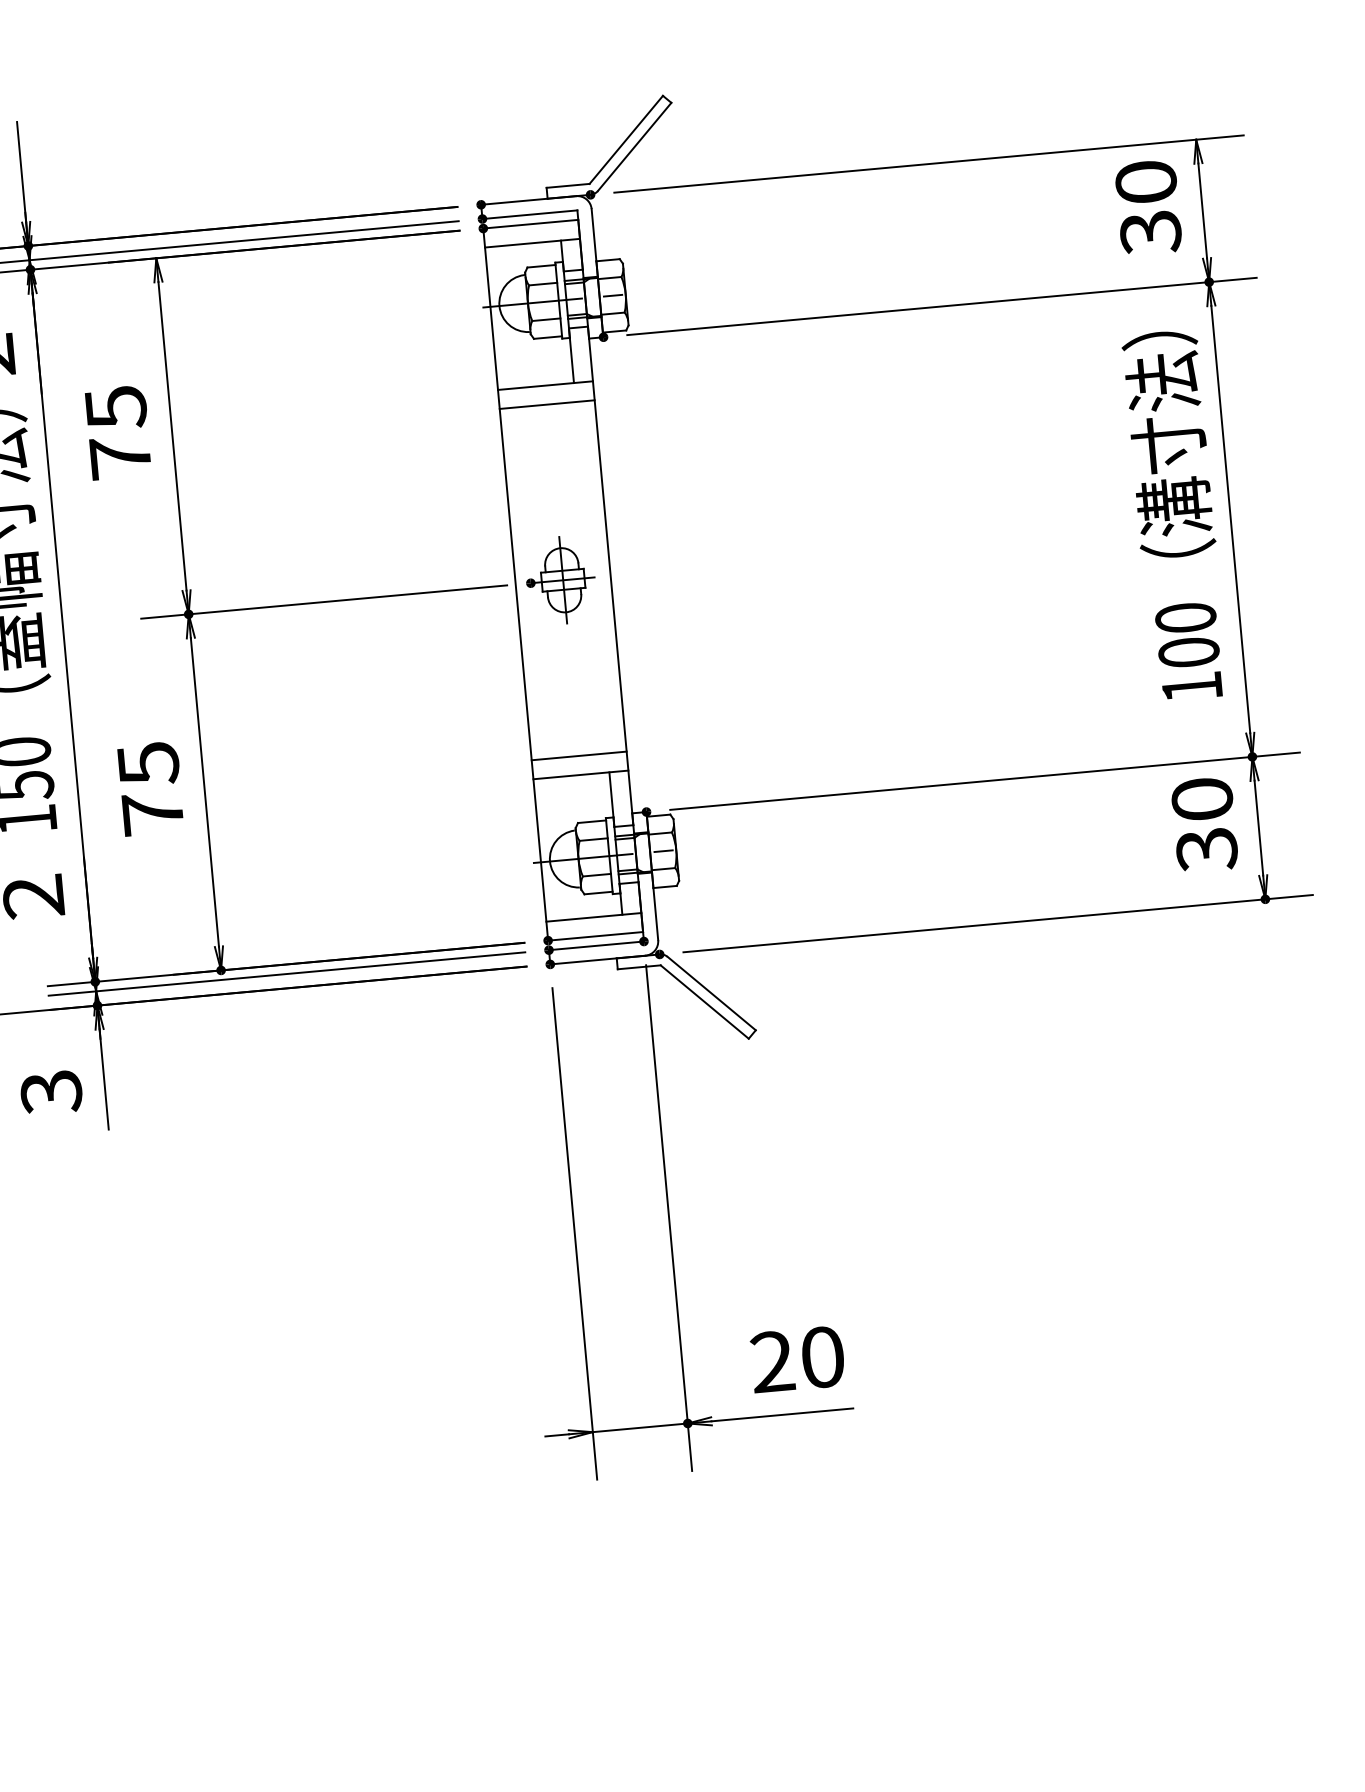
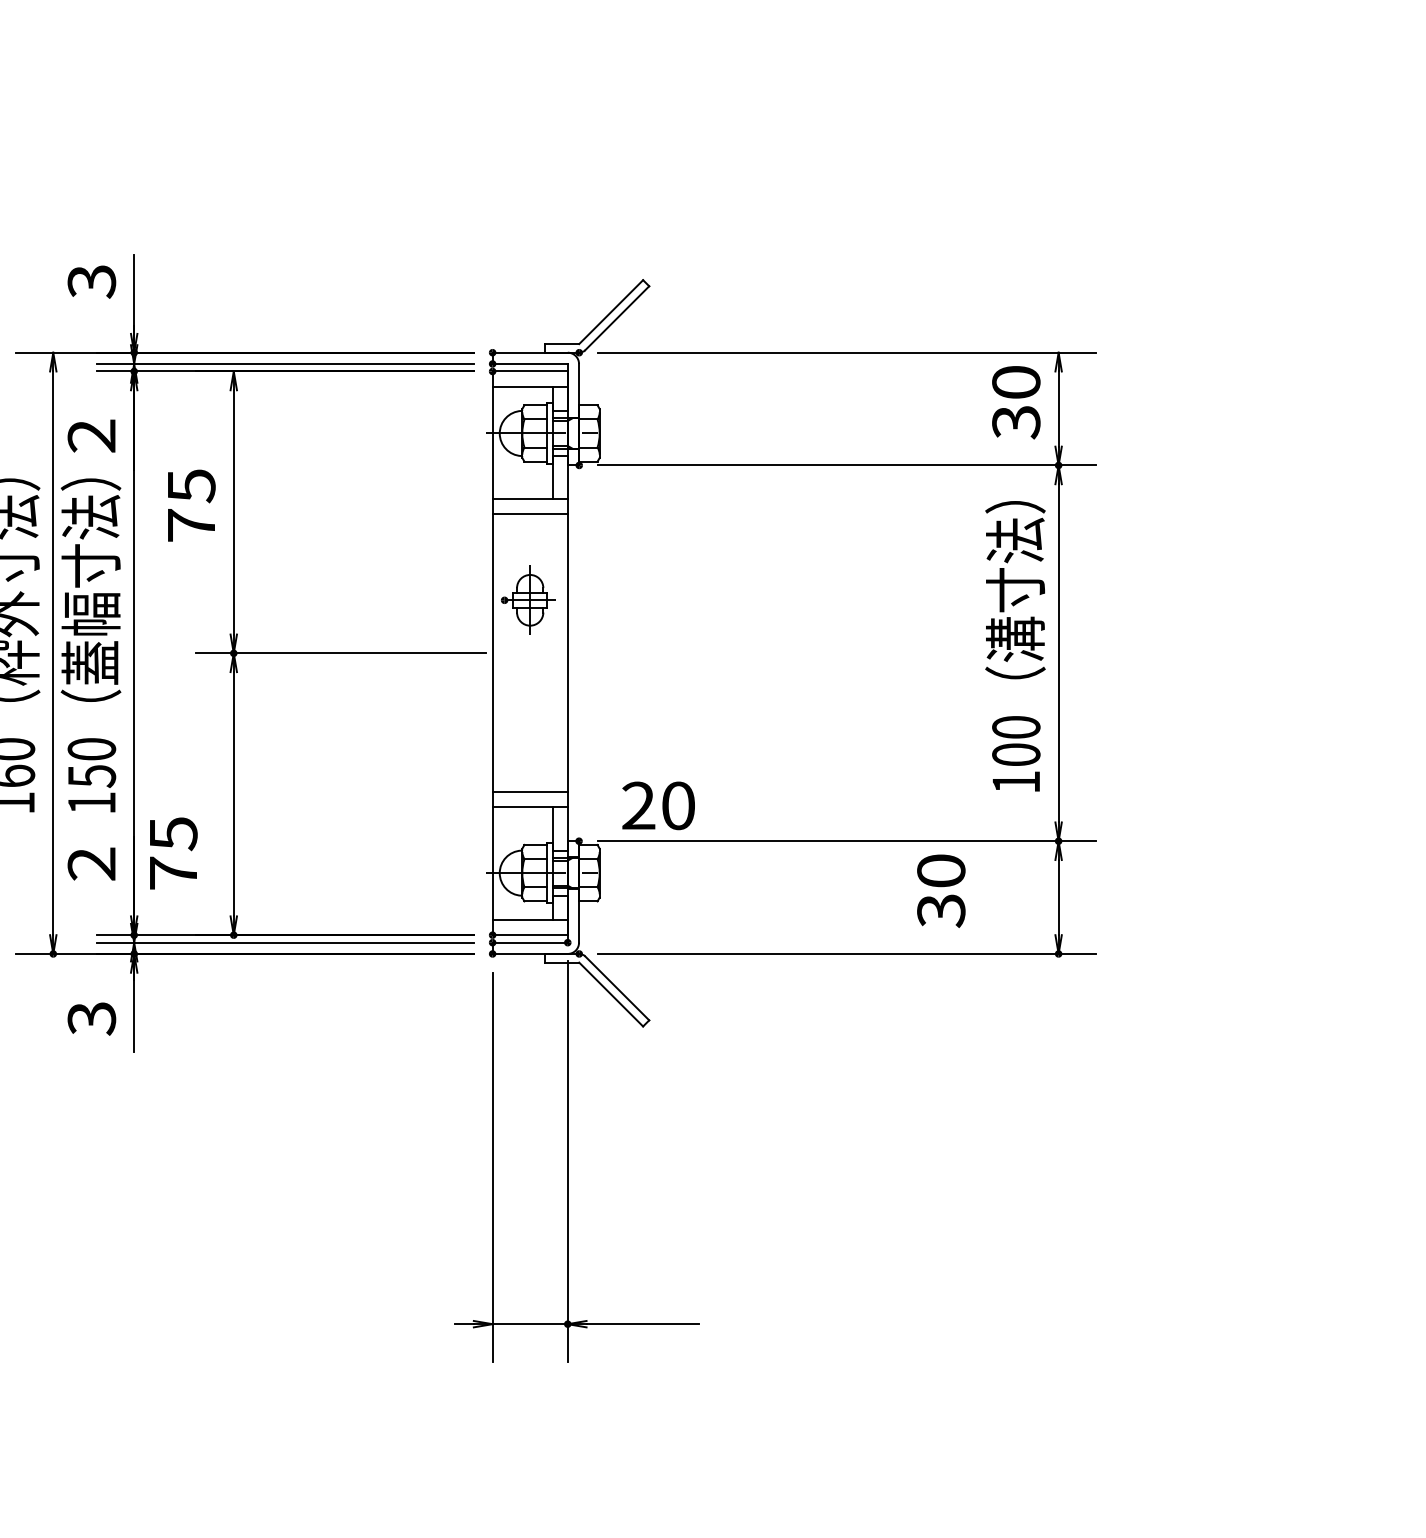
part: (560, 579) -> (528, 599), moved
text: (150, 788) -> (173, 853), moved
text: (1204, 824) -> (941, 890), moved
text: (797, 1359) -> (658, 805), moved

